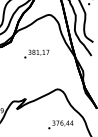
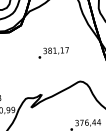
text: (36, 53) -> (53, 52), moved

